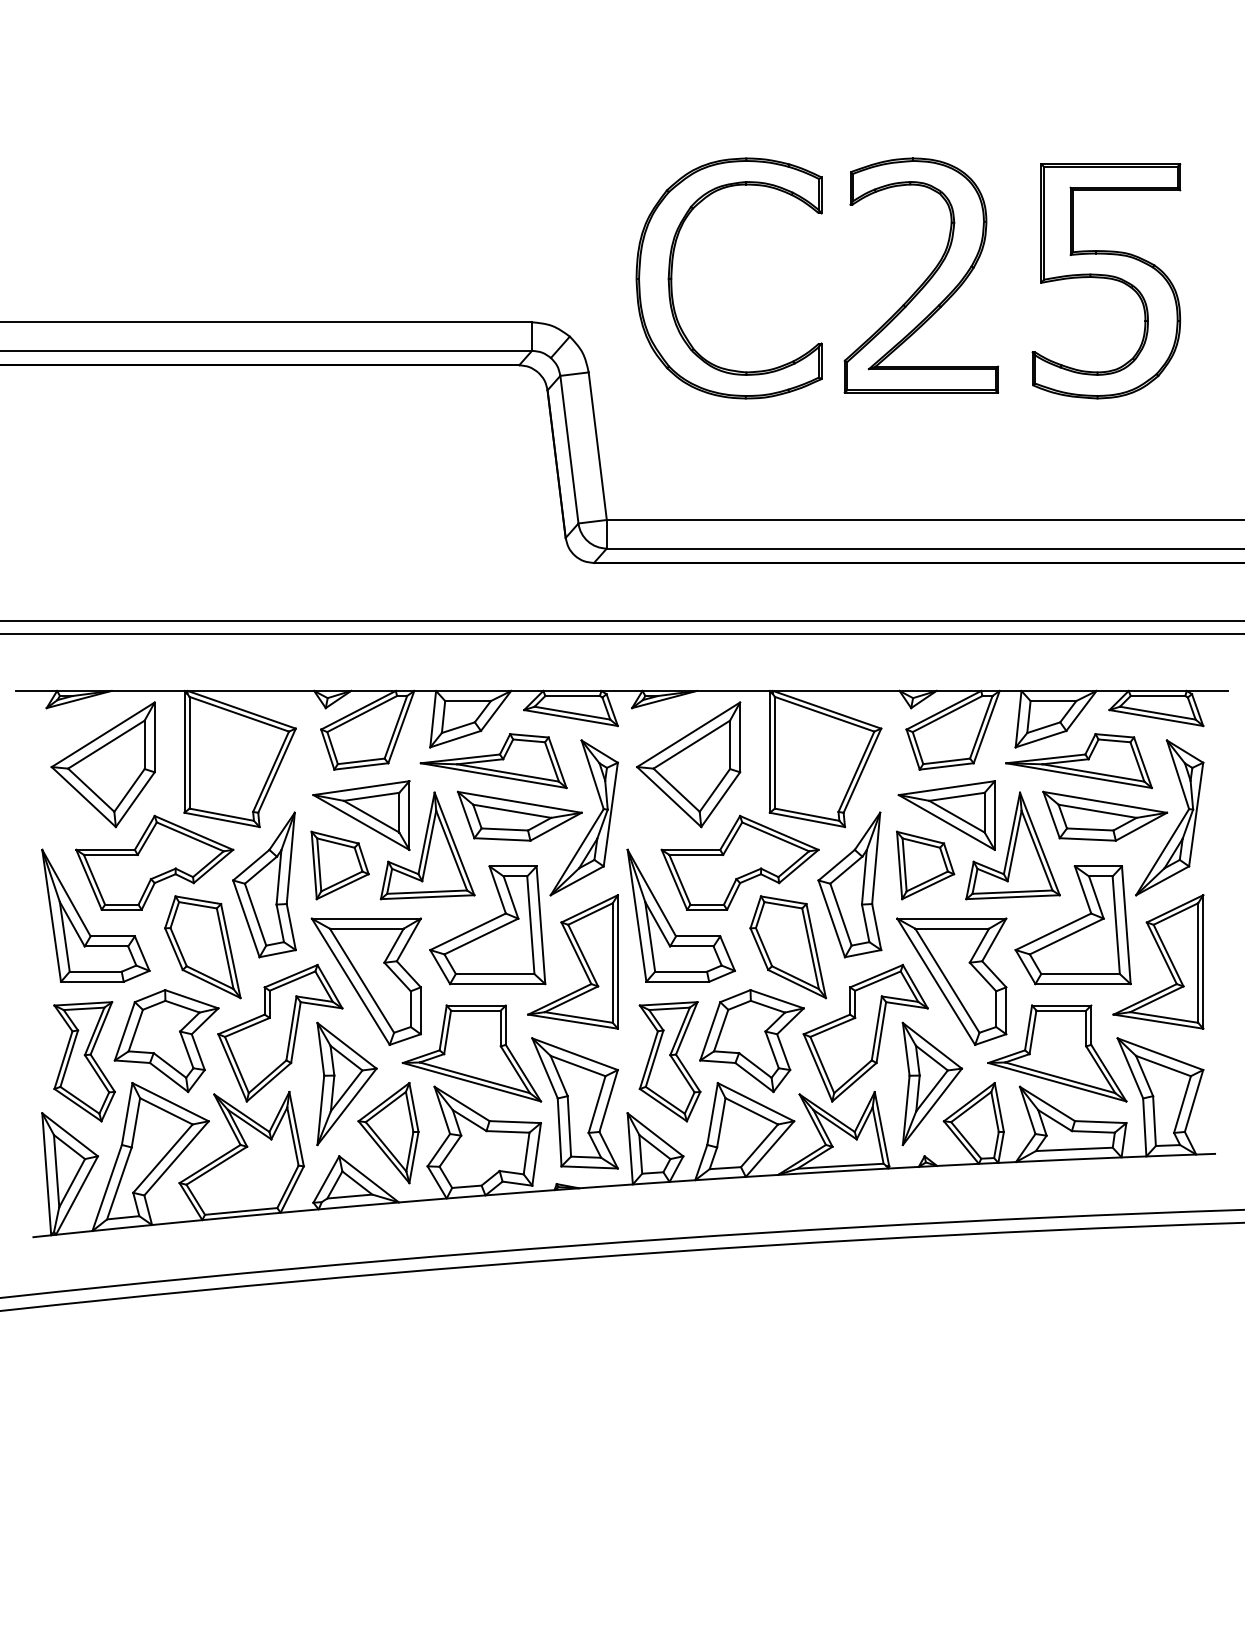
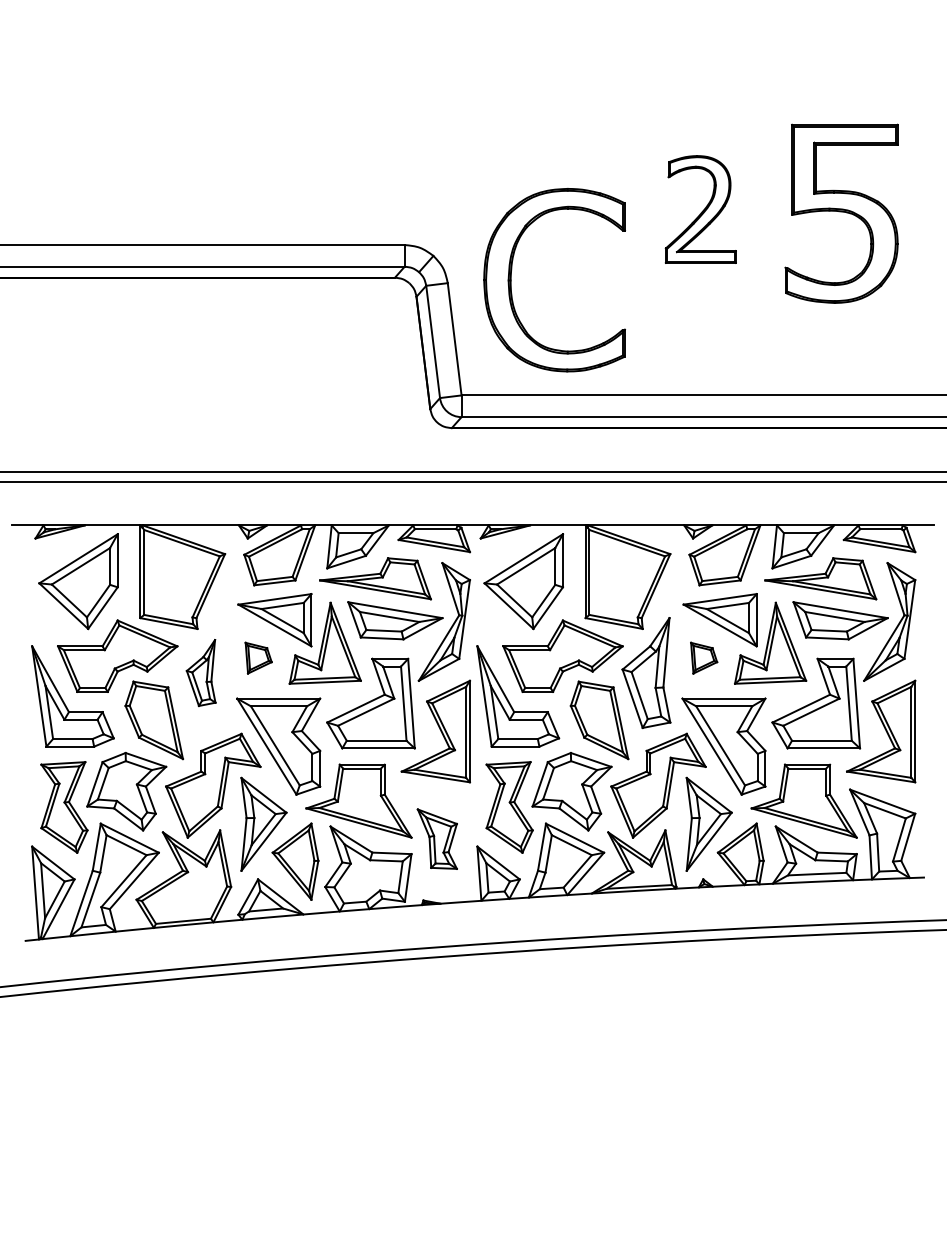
part: (921, 275) -> (700, 209), size x0.6
part: (672, 278) -> (511, 280), moved
part: (339, 865) -> (258, 658), size x0.6
part: (925, 865) -> (703, 658), size x0.6
part: (264, 884) -> (201, 672), size x0.6
part: (574, 1103) -> (436, 839), size x0.6

